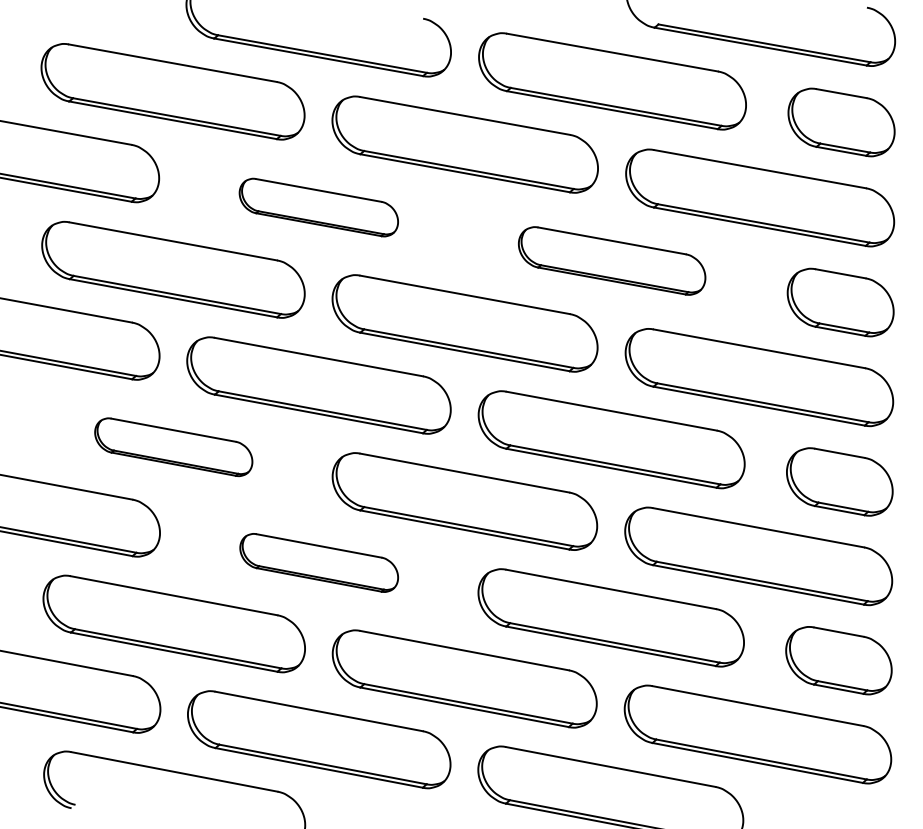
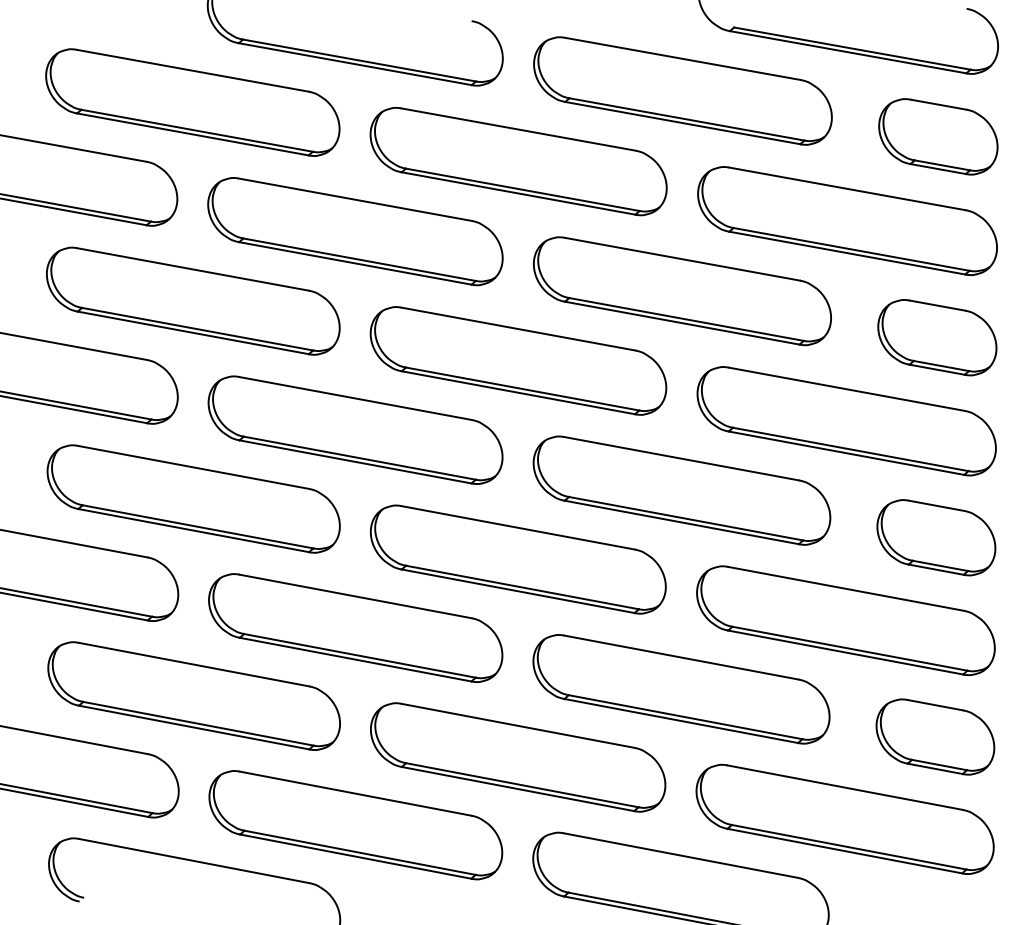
part: (318, 207) -> (355, 231), size x1.67
part: (612, 261) -> (682, 291), size x1.43
part: (173, 446) -> (193, 498), size x1.67
part: (318, 562) -> (355, 627), size x1.67

